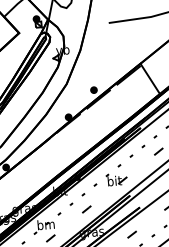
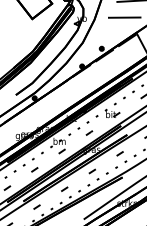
line: (121, 43) -> (124, 17), added

